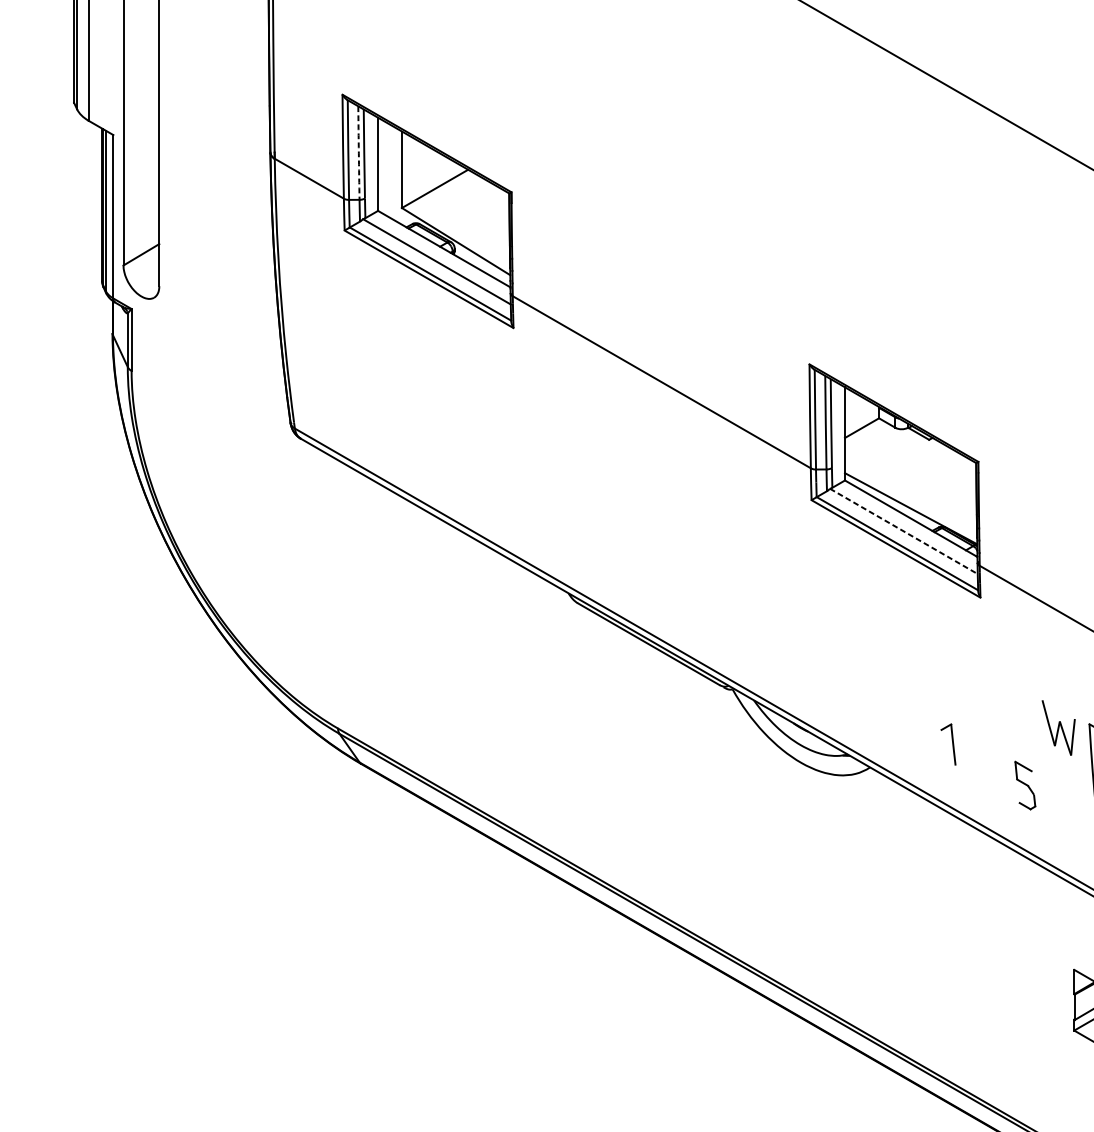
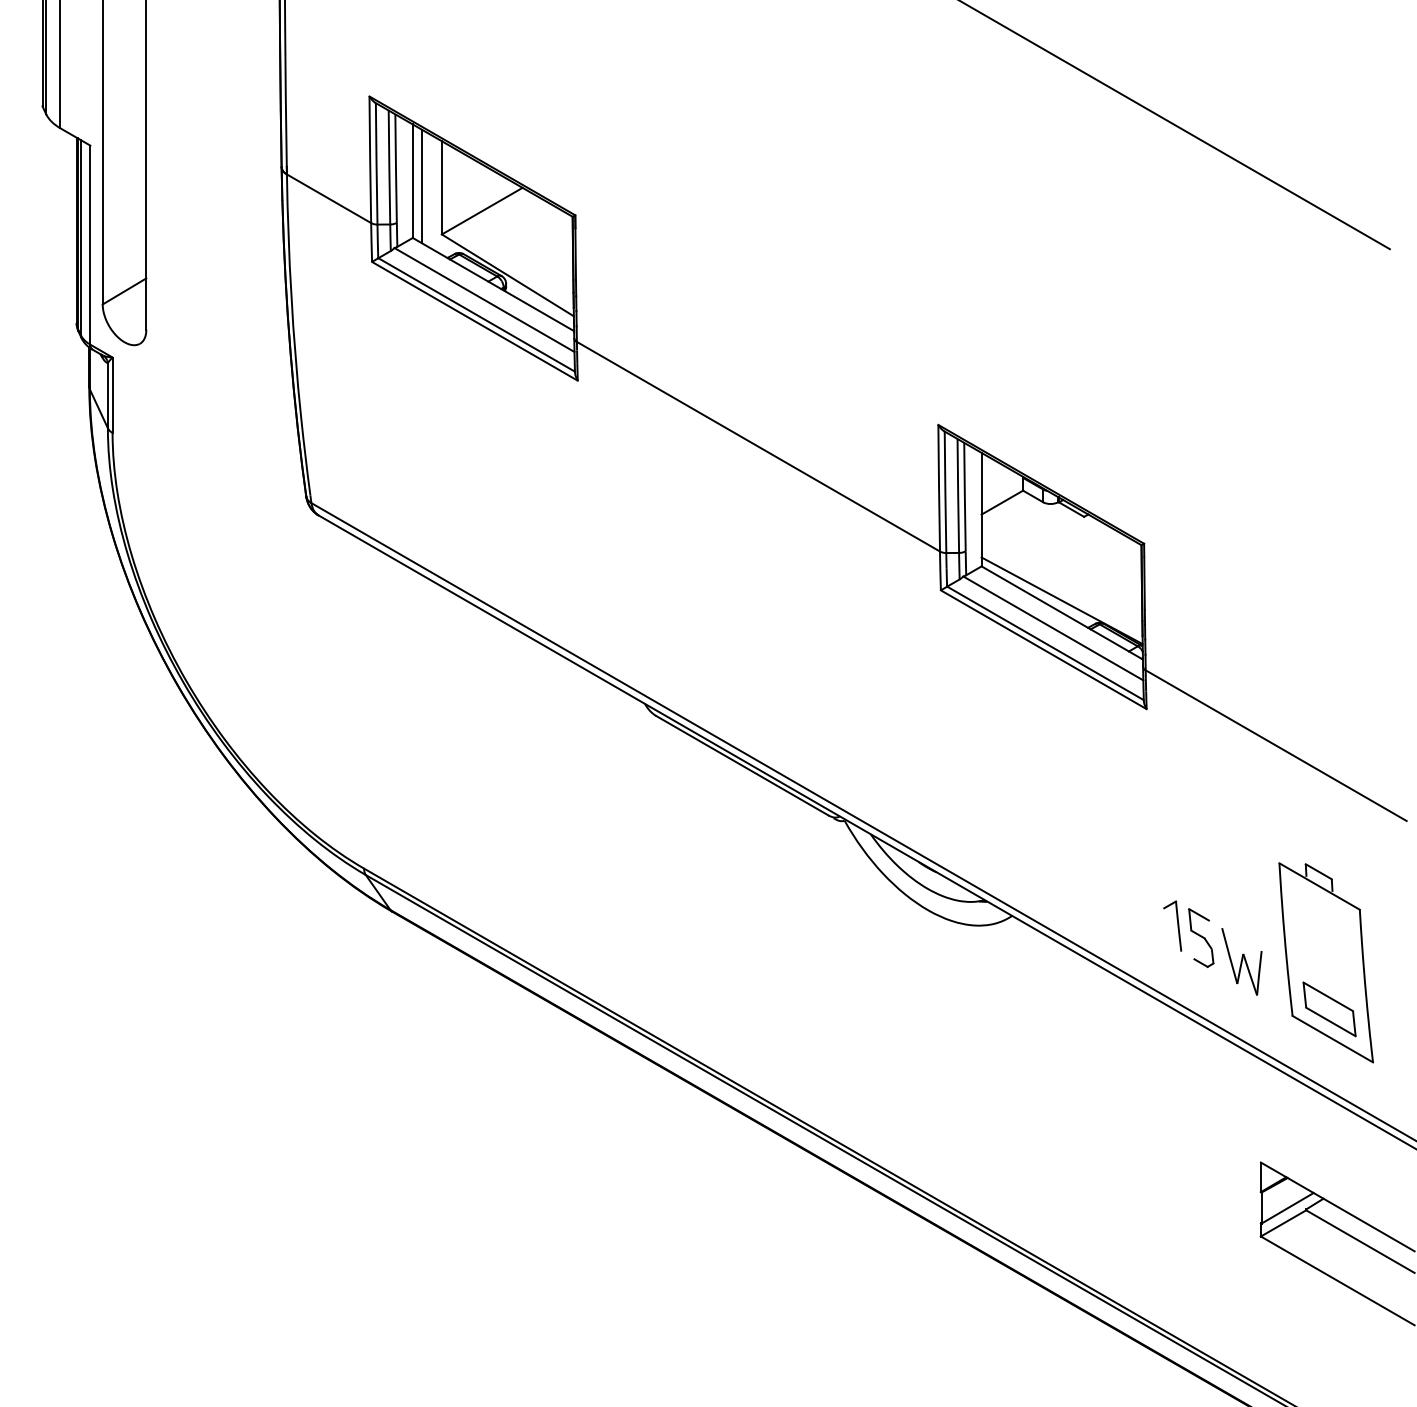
arc: (358, 153) -> (389, 167), dashed -> solid
line: (386, 168) -> (422, 186), added
line: (904, 531) -> (1053, 628), dashed -> solid
part: (1058, 727) -> (1241, 961), moved
part: (948, 744) -> (1172, 925), moved

